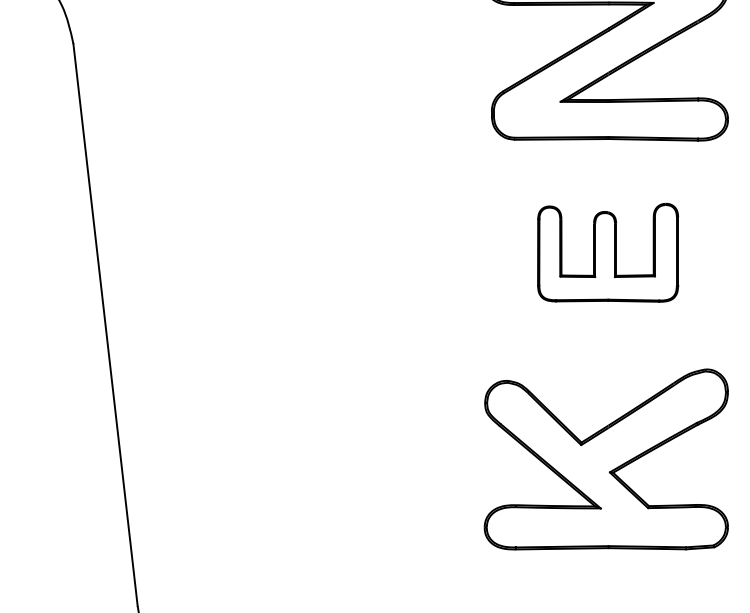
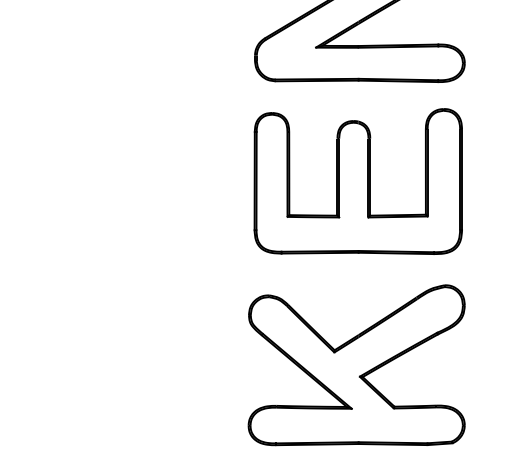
part: (607, 252) -> (357, 181), size x1.67

